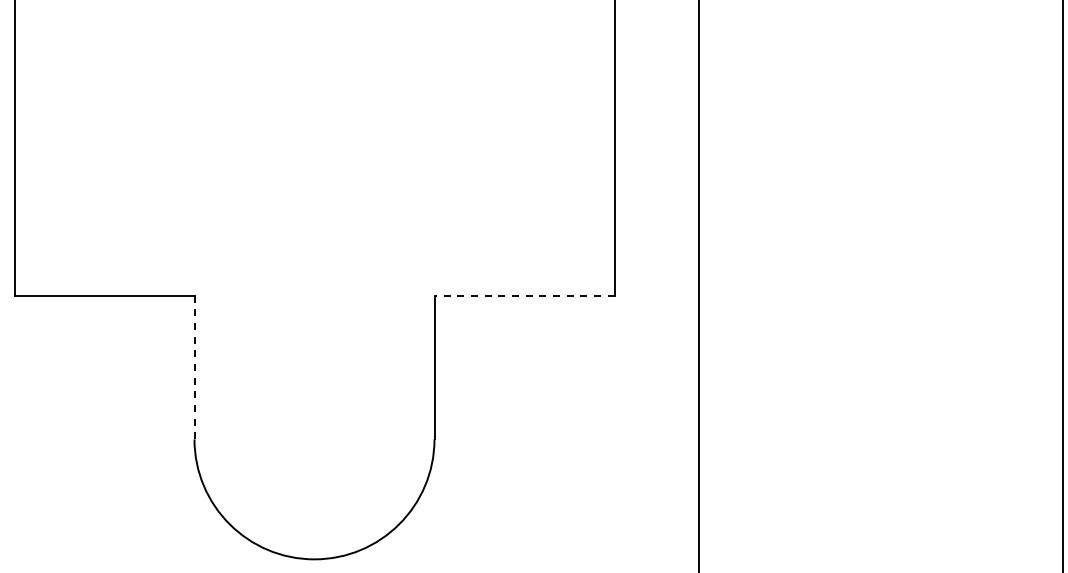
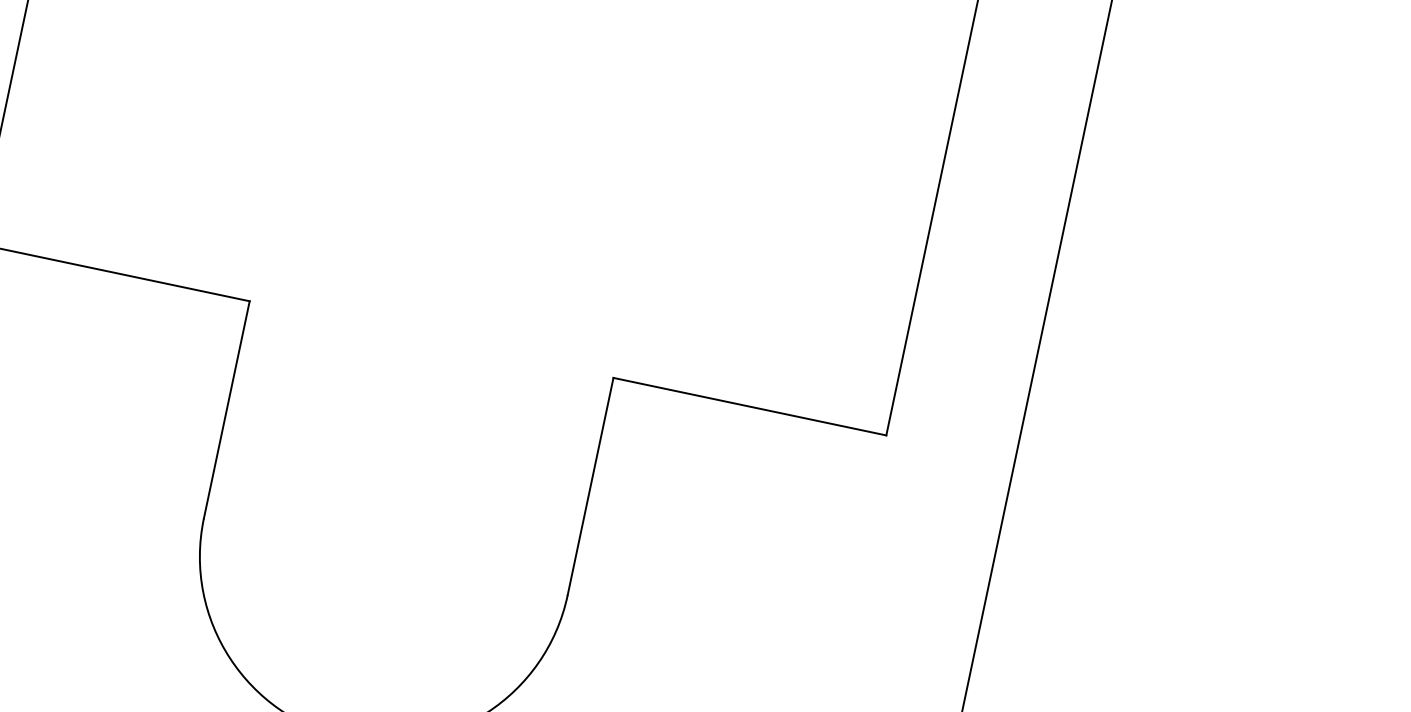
line: (524, 296) -> (749, 407), dashed -> solid
line: (194, 367) -> (226, 409), dashed -> solid

